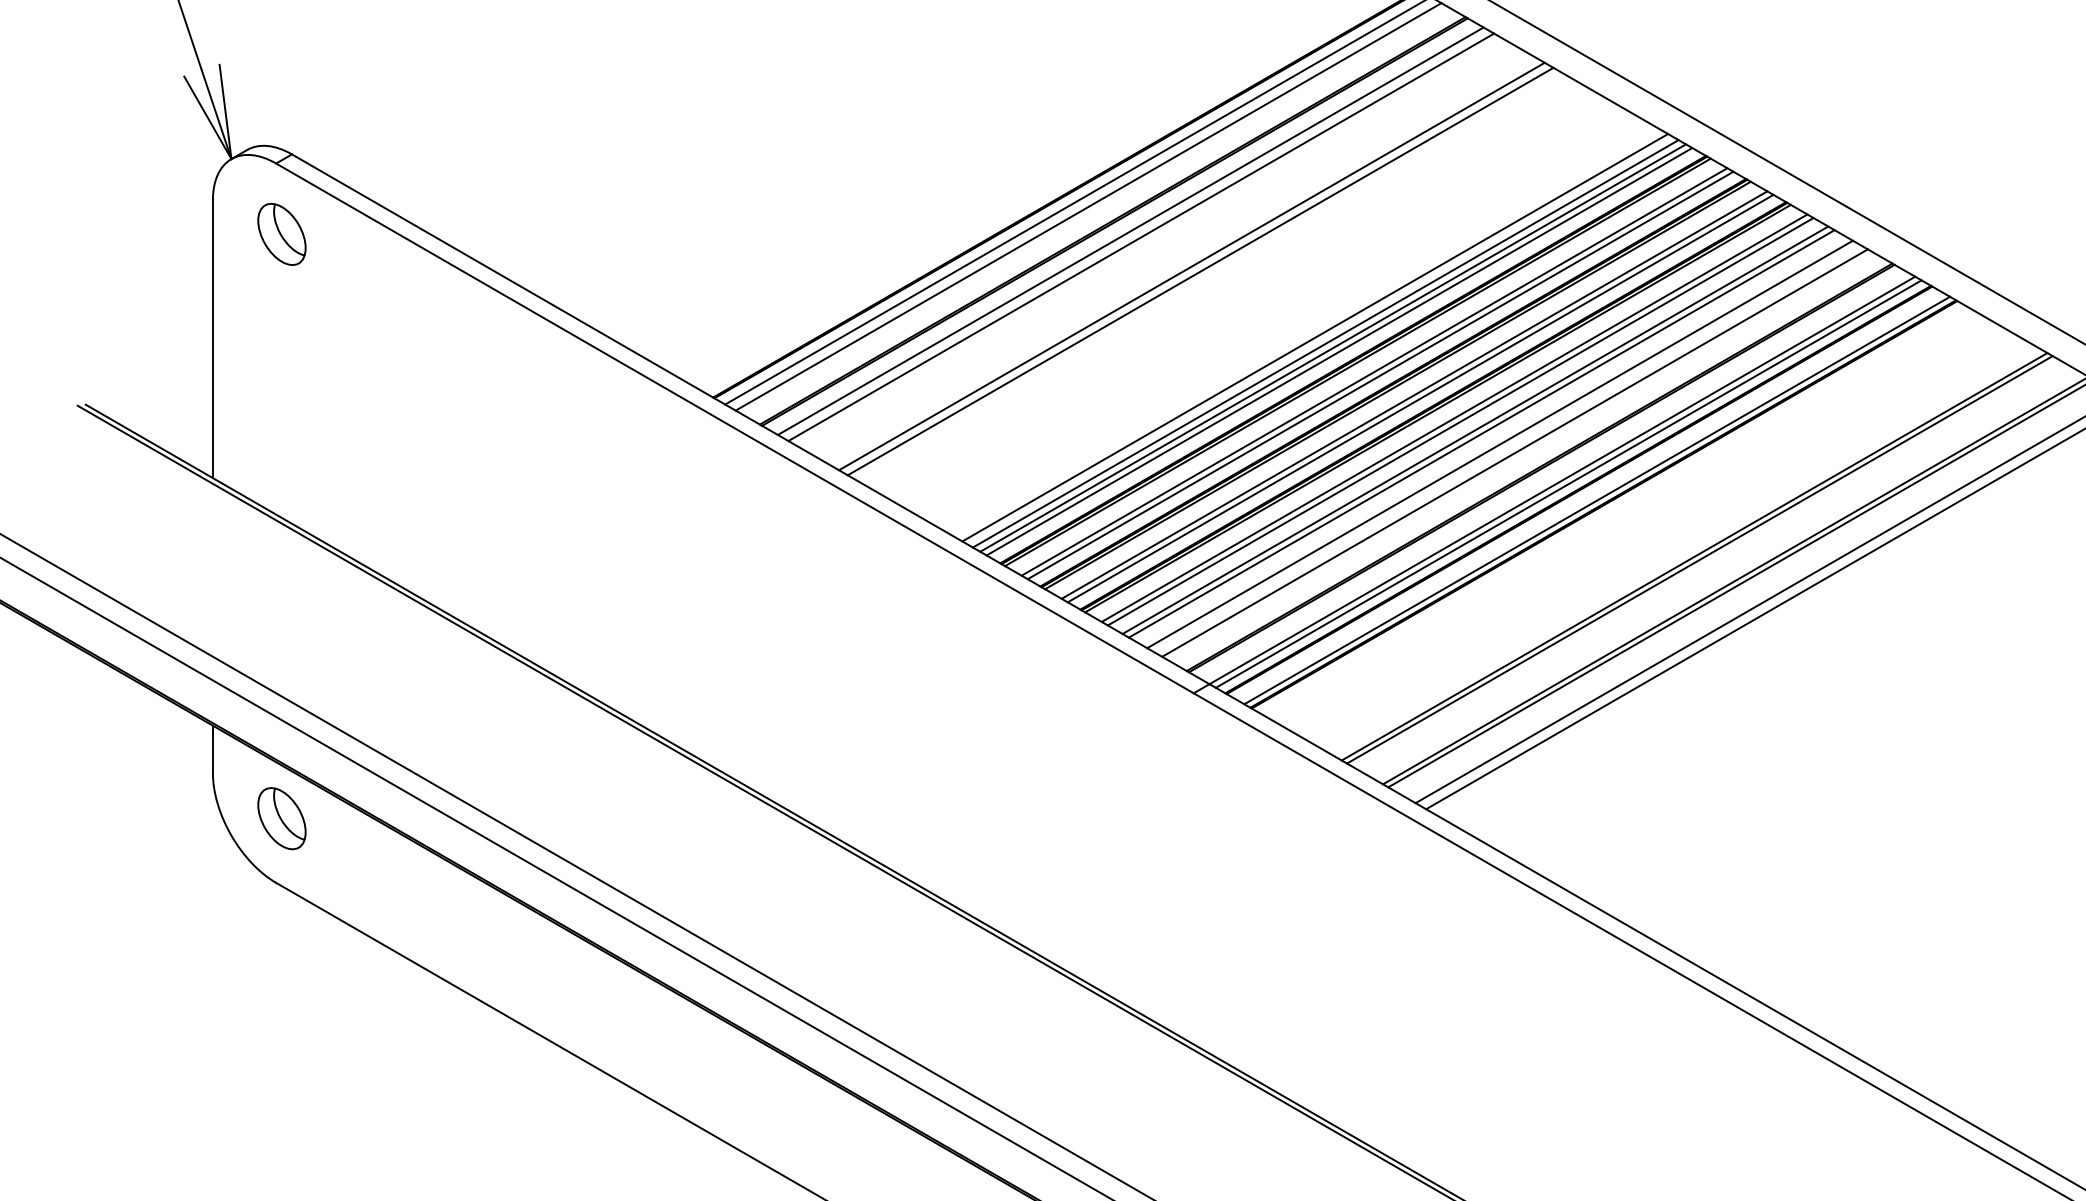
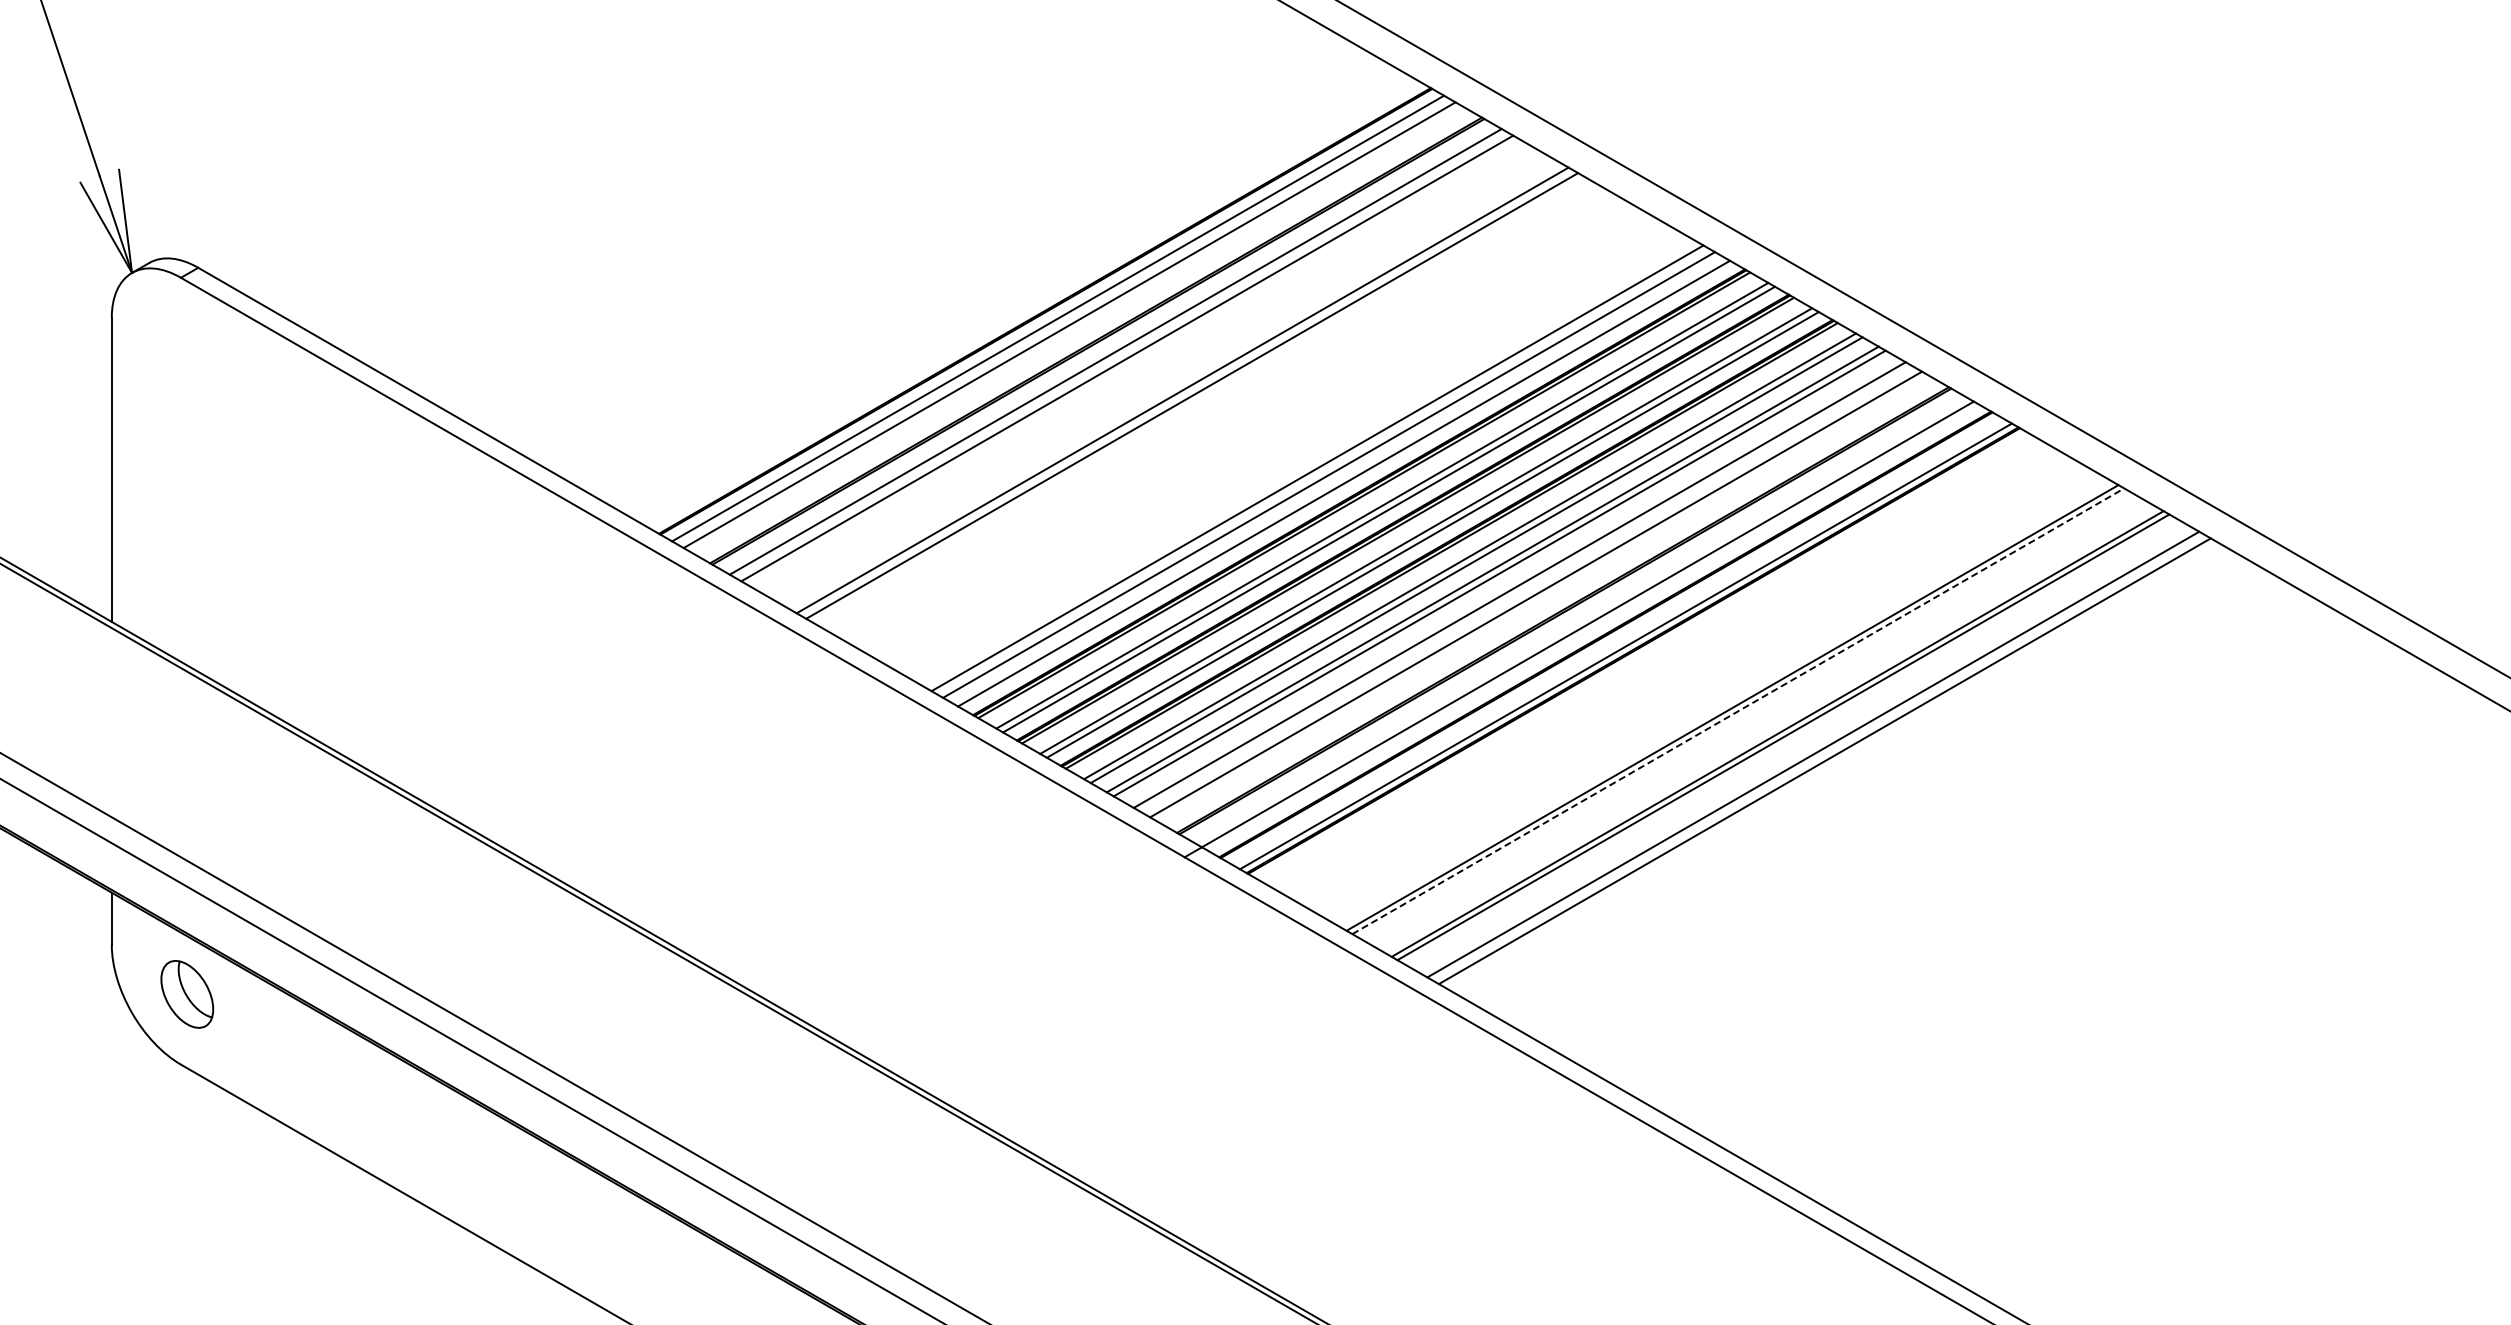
part: (282, 233) -> (187, 354), removed
line: (1333, 347) -> (1337, 479), removed
line: (1568, 484) -> (1594, 628), removed
line: (1700, 560) -> (1738, 711), solid -> dashed

